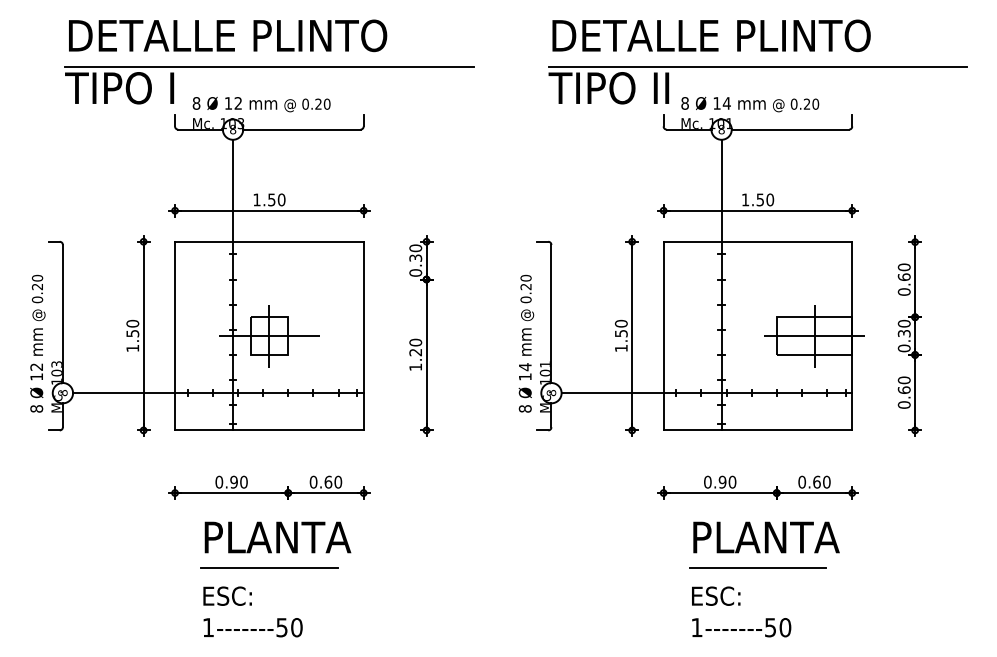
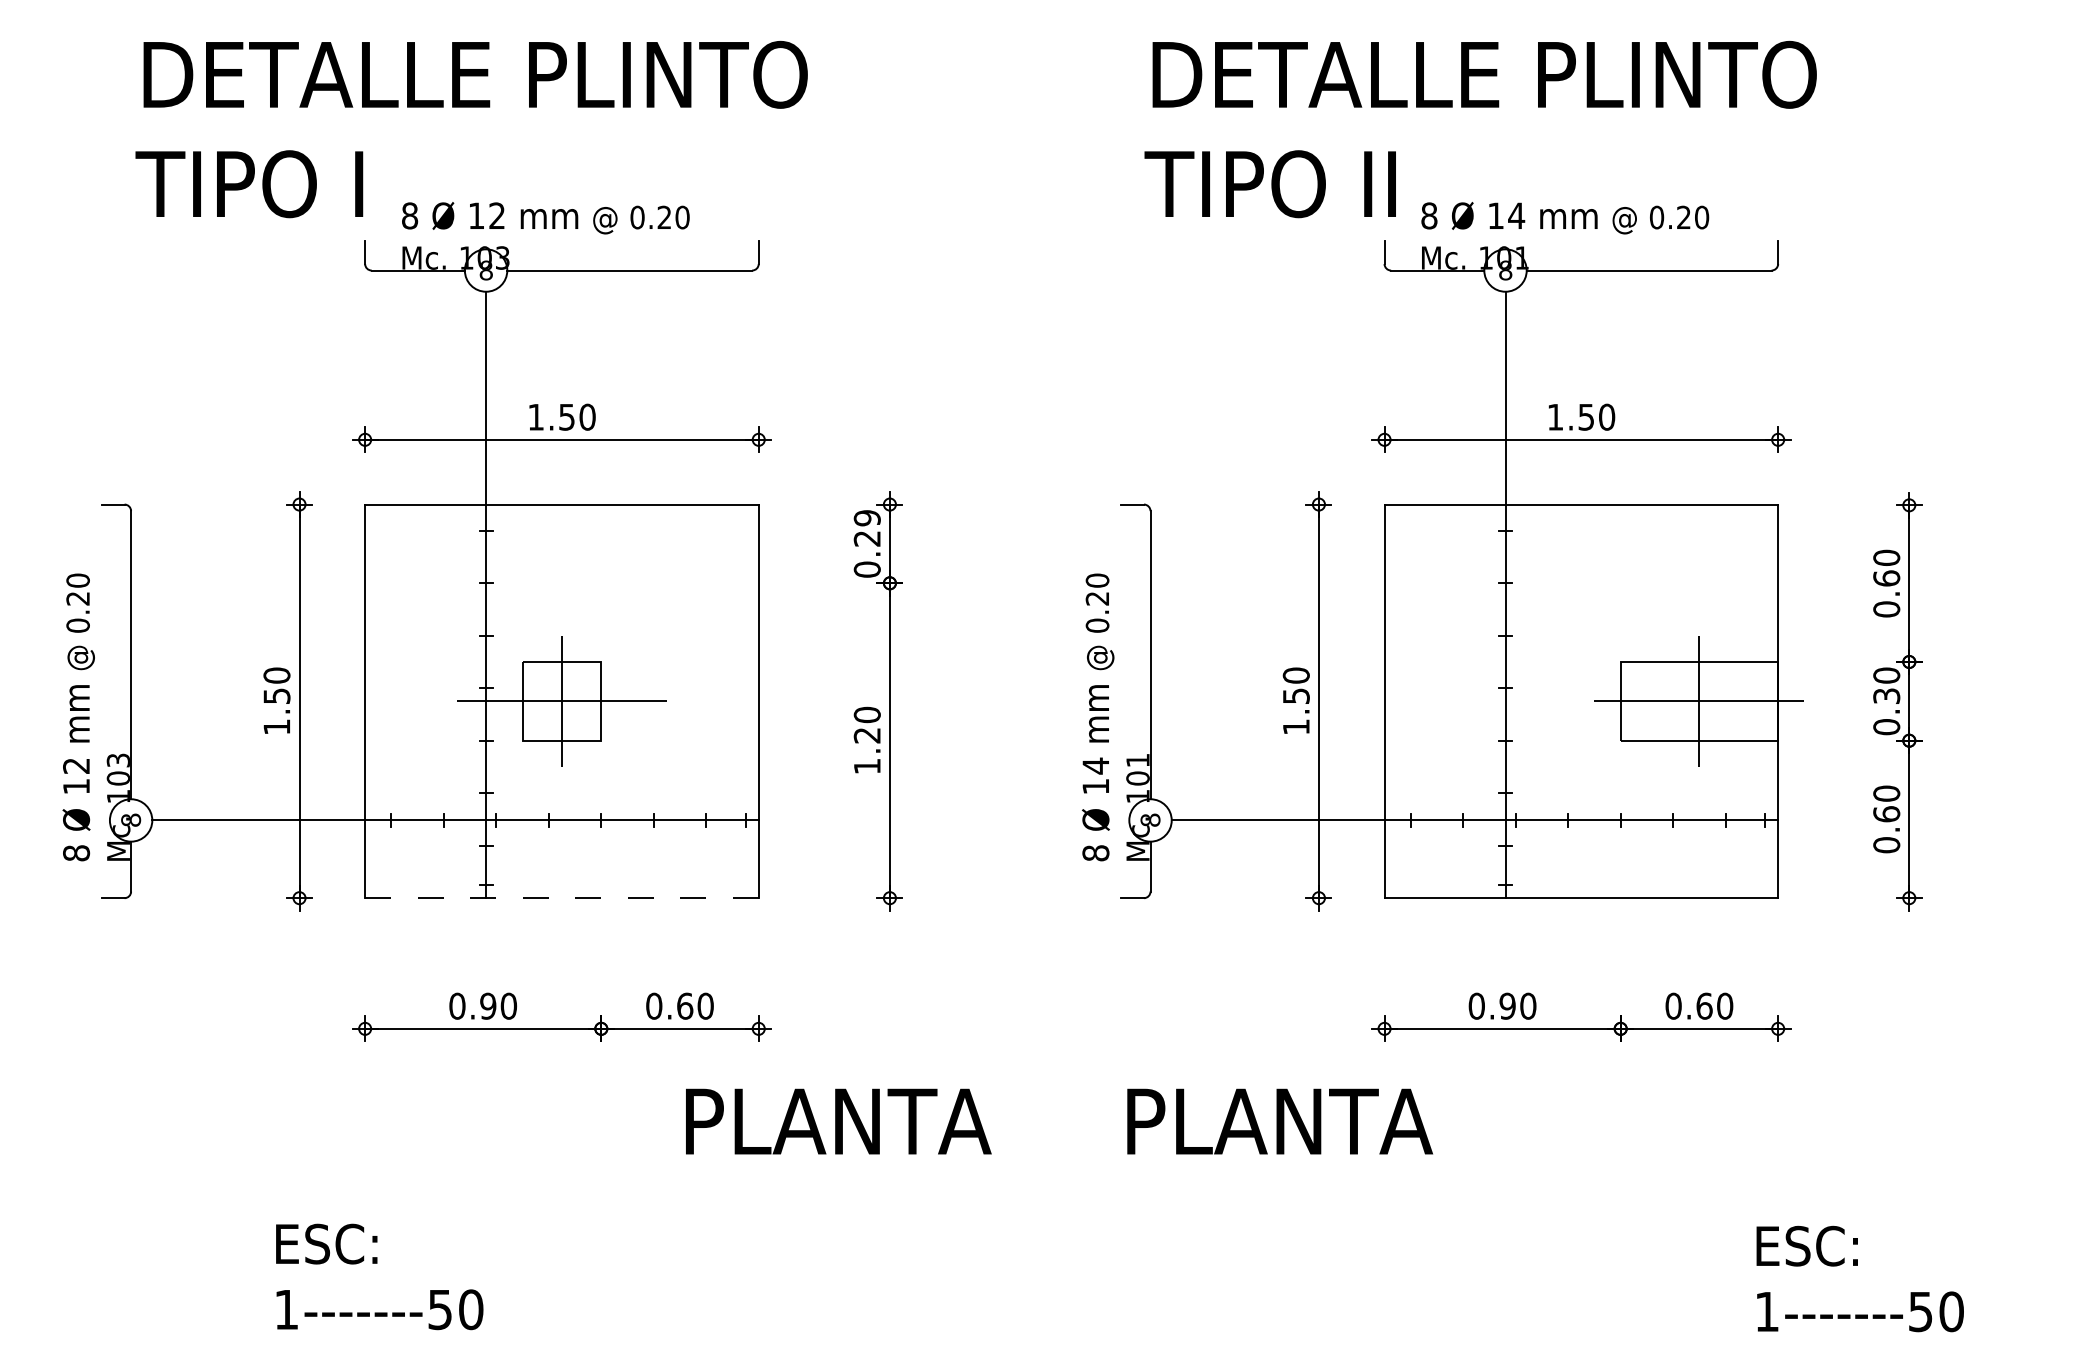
line: (269, 66) -> (562, 138), removed
line: (757, 66) -> (1580, 138), removed
text: (415, 252) -> (866, 526), 0.30 -> 0.29
line: (269, 430) -> (562, 898), solid -> dashed
text: (277, 537) -> (837, 1121), moved
text: (766, 537) -> (1279, 1121), moved
line: (269, 567) -> (562, 1184), removed
line: (757, 568) -> (1580, 1186), removed
text: (252, 611) -> (378, 1276), moved
text: (741, 611) -> (1860, 1278), moved

